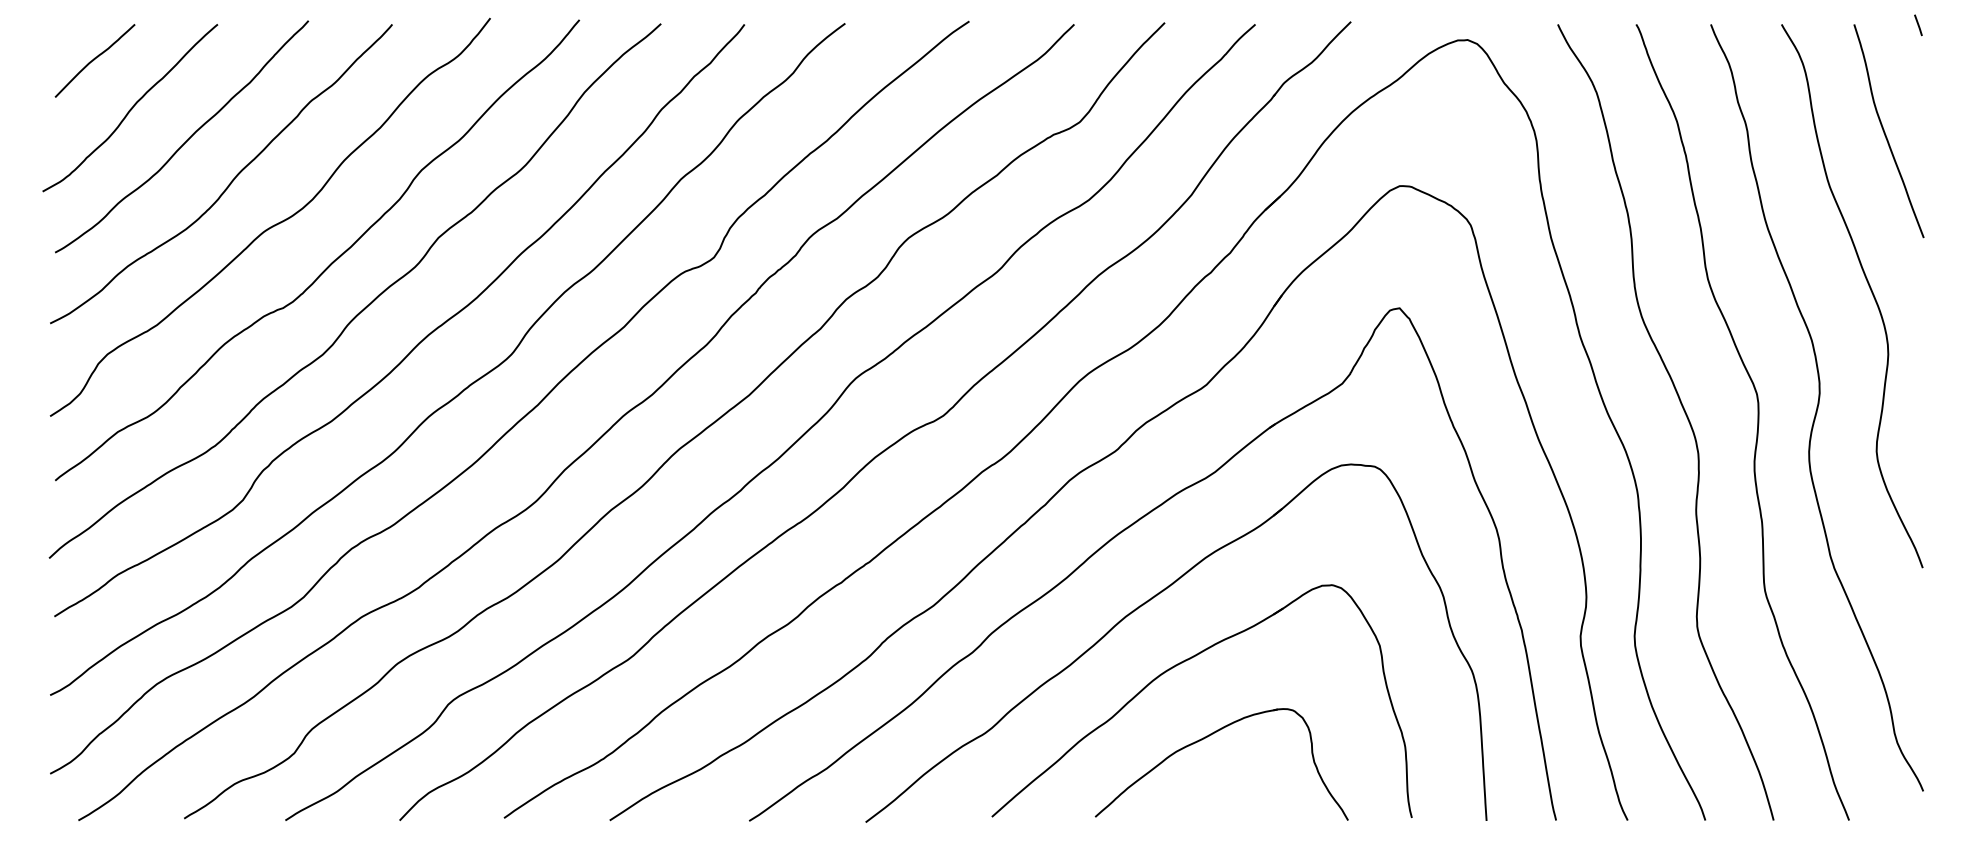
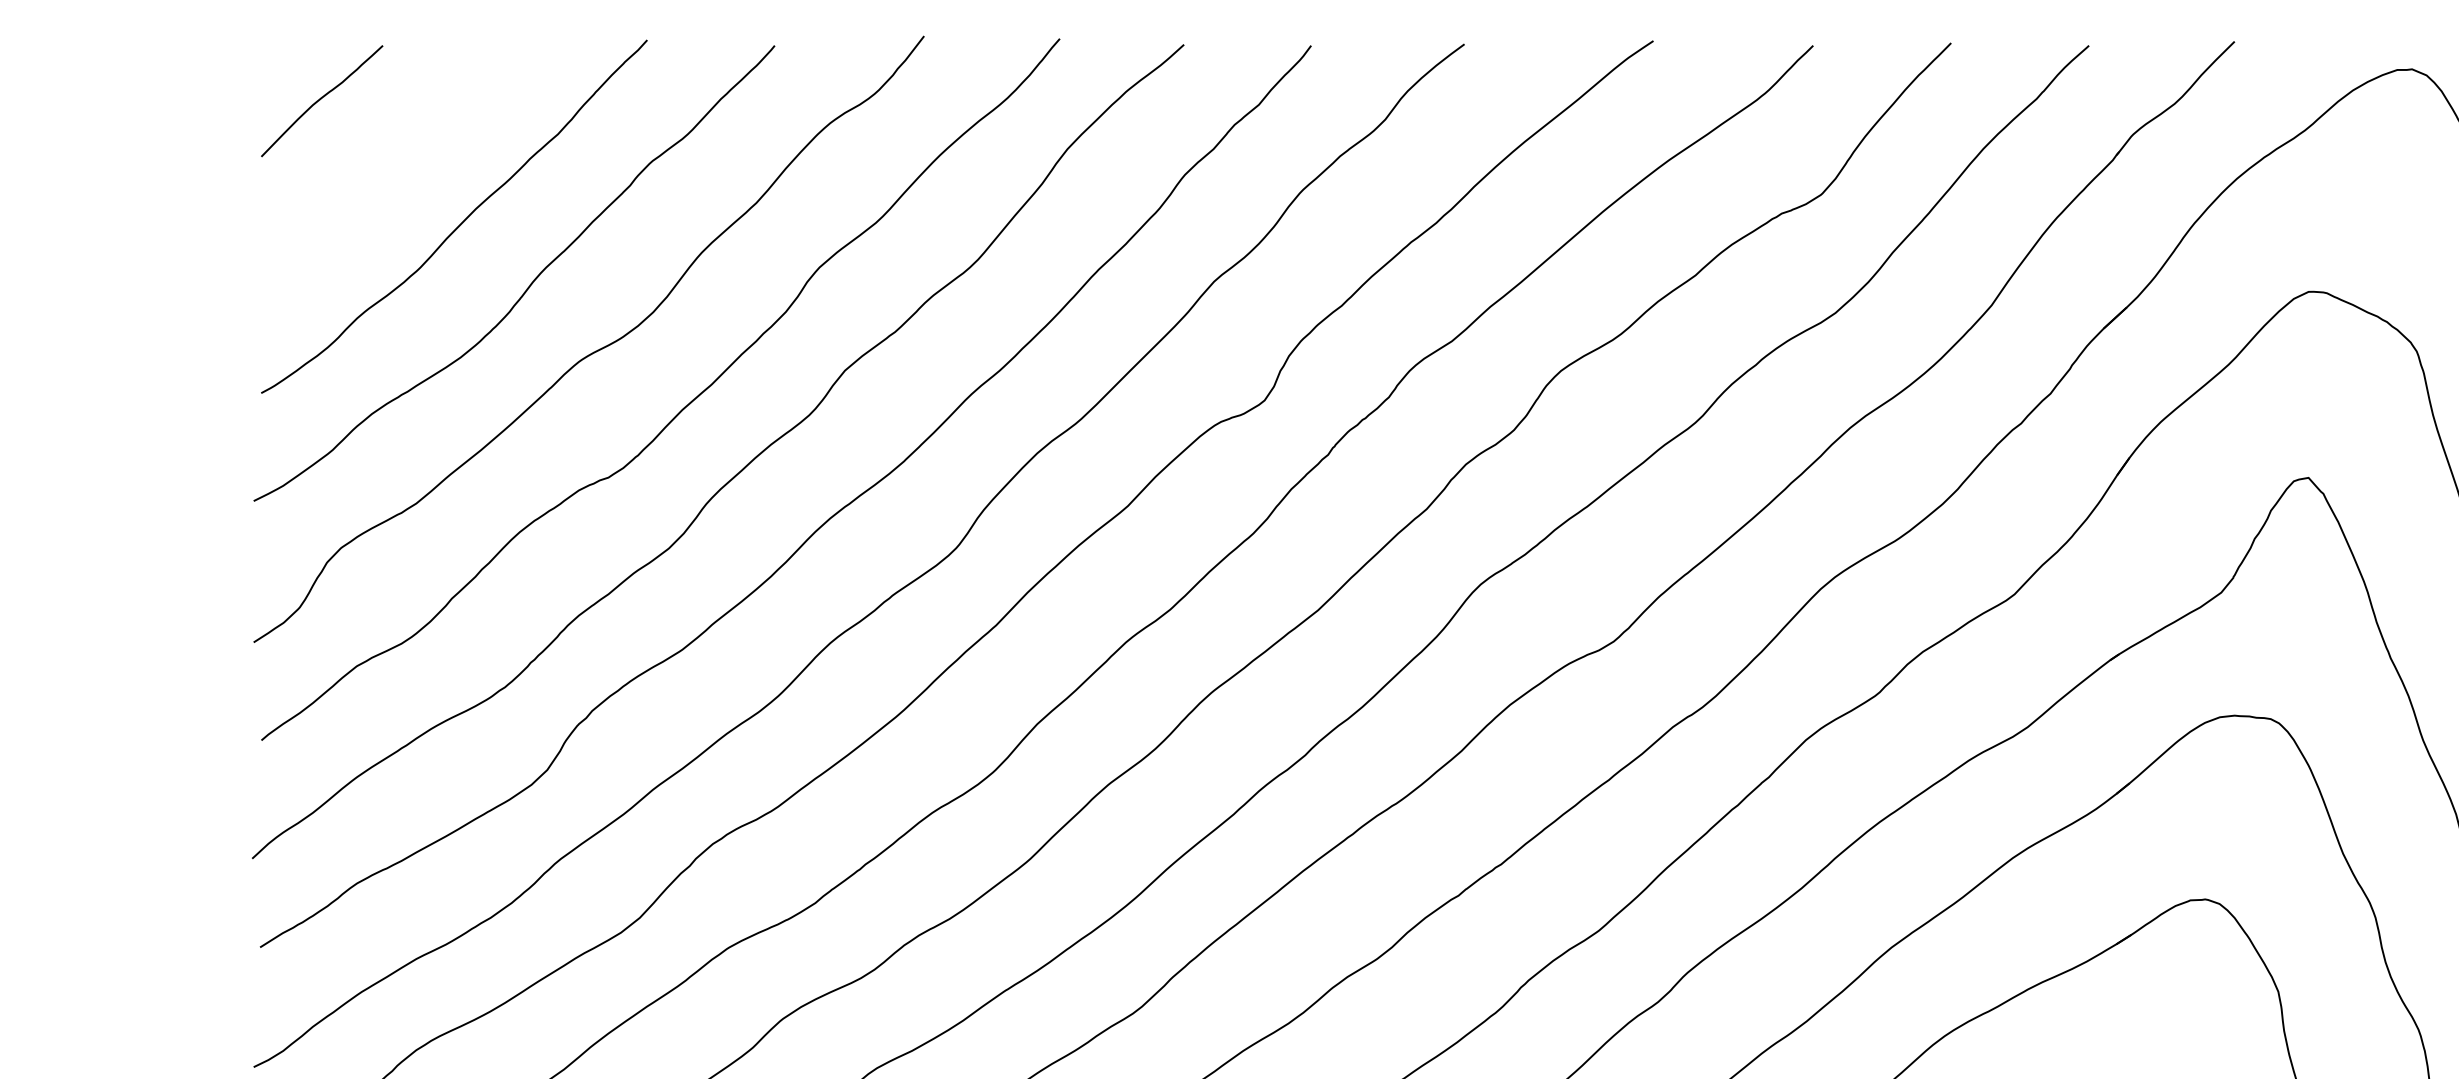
curve: (130, 108) -> (376, 173), removed

